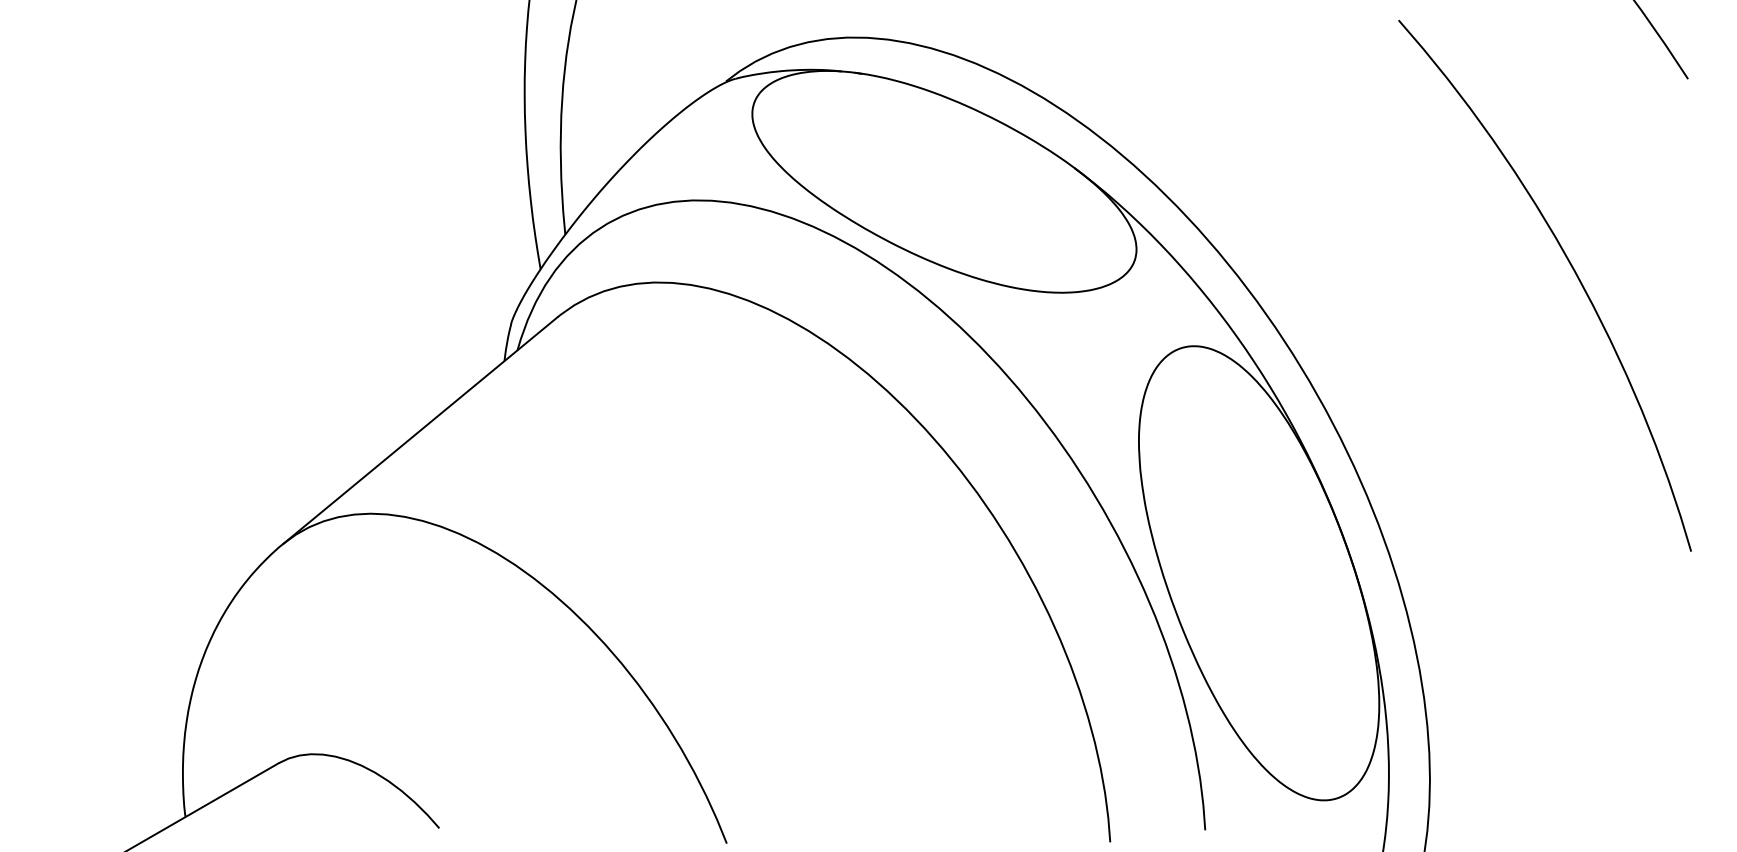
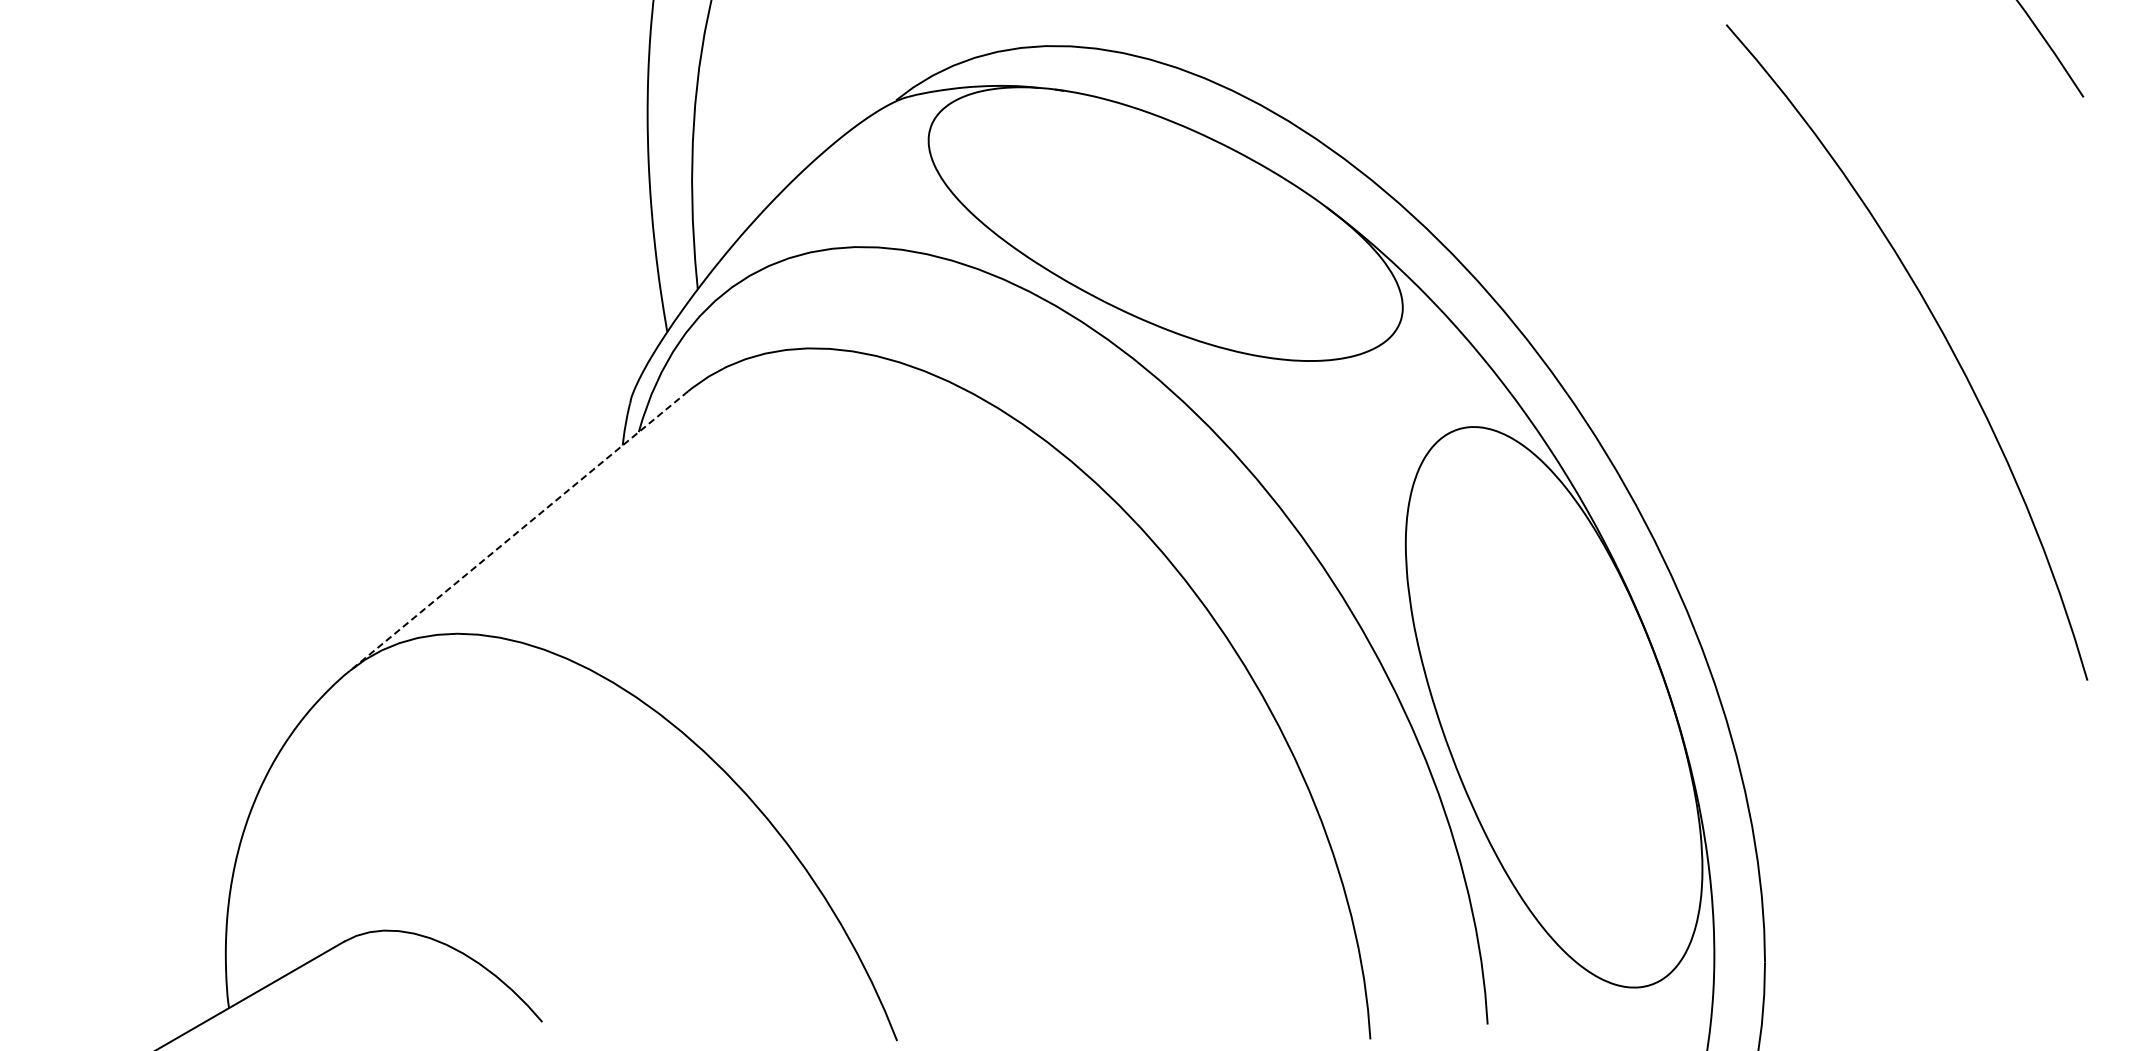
line: (420, 430) -> (518, 531), solid -> dashed

